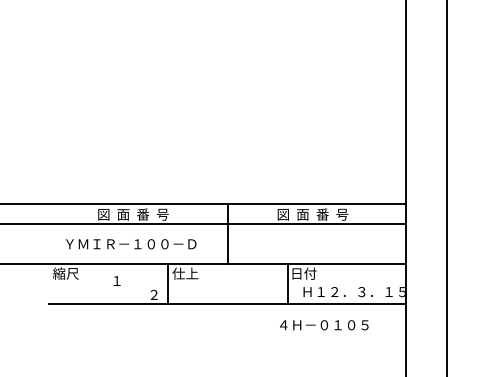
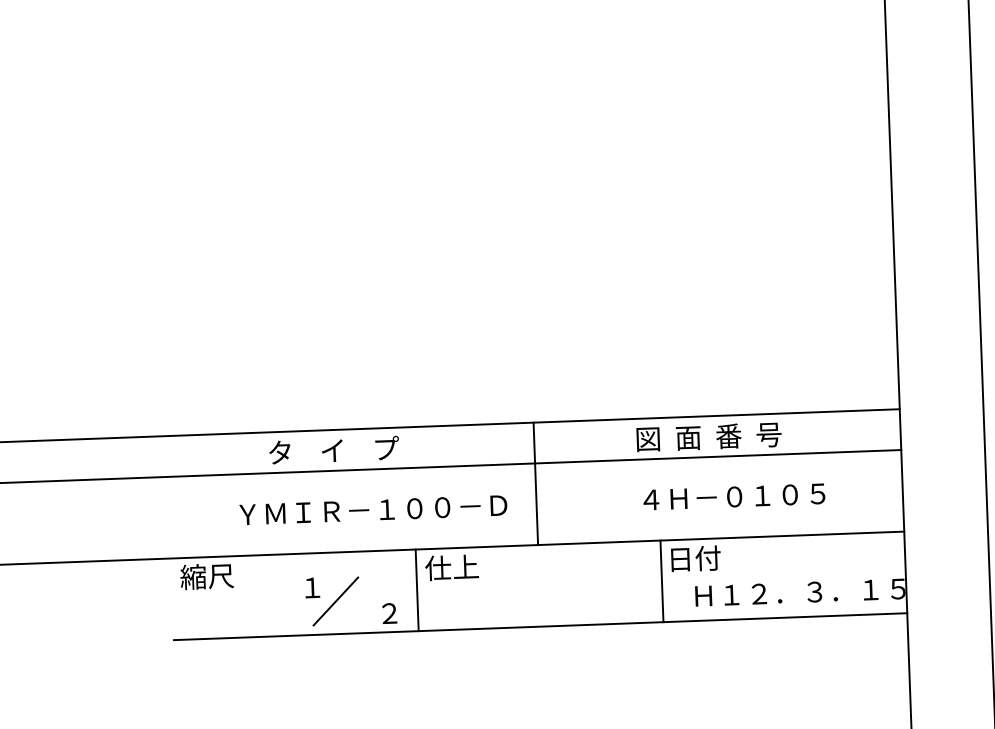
text: (133, 214) -> (341, 450), 図  面  番  号 -> タ    イ    プ
text: (131, 244) -> (374, 510), moved
line: (127, 287) -> (334, 600), added
text: (324, 325) -> (734, 497), moved

